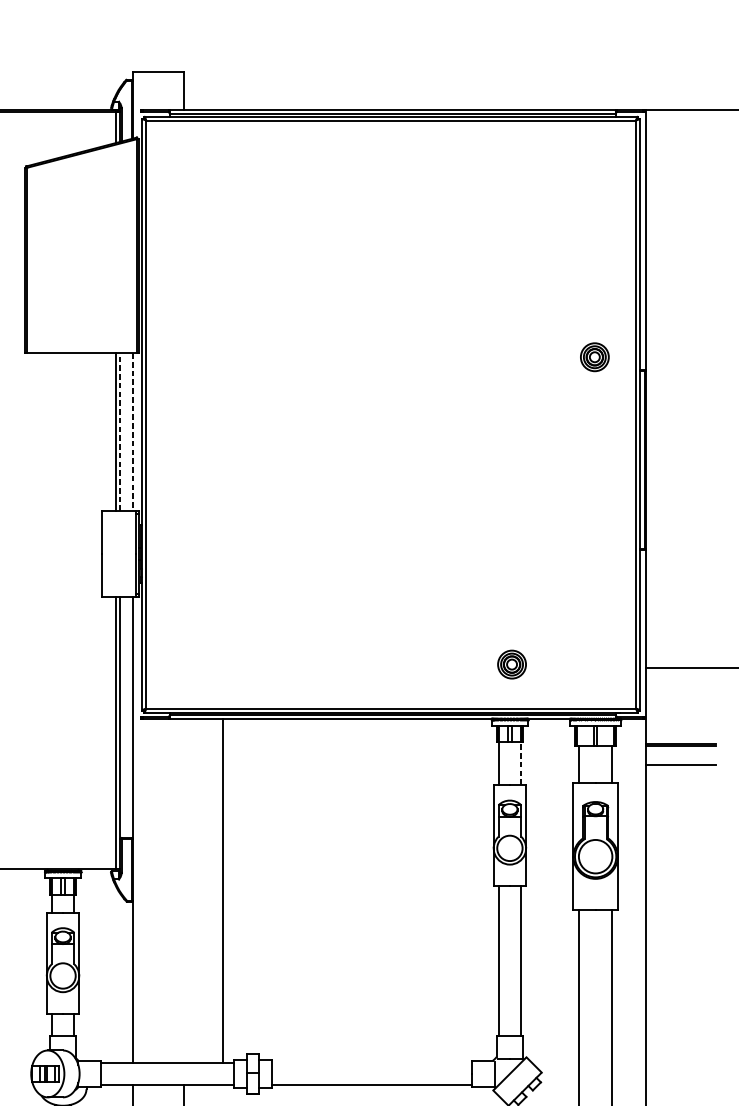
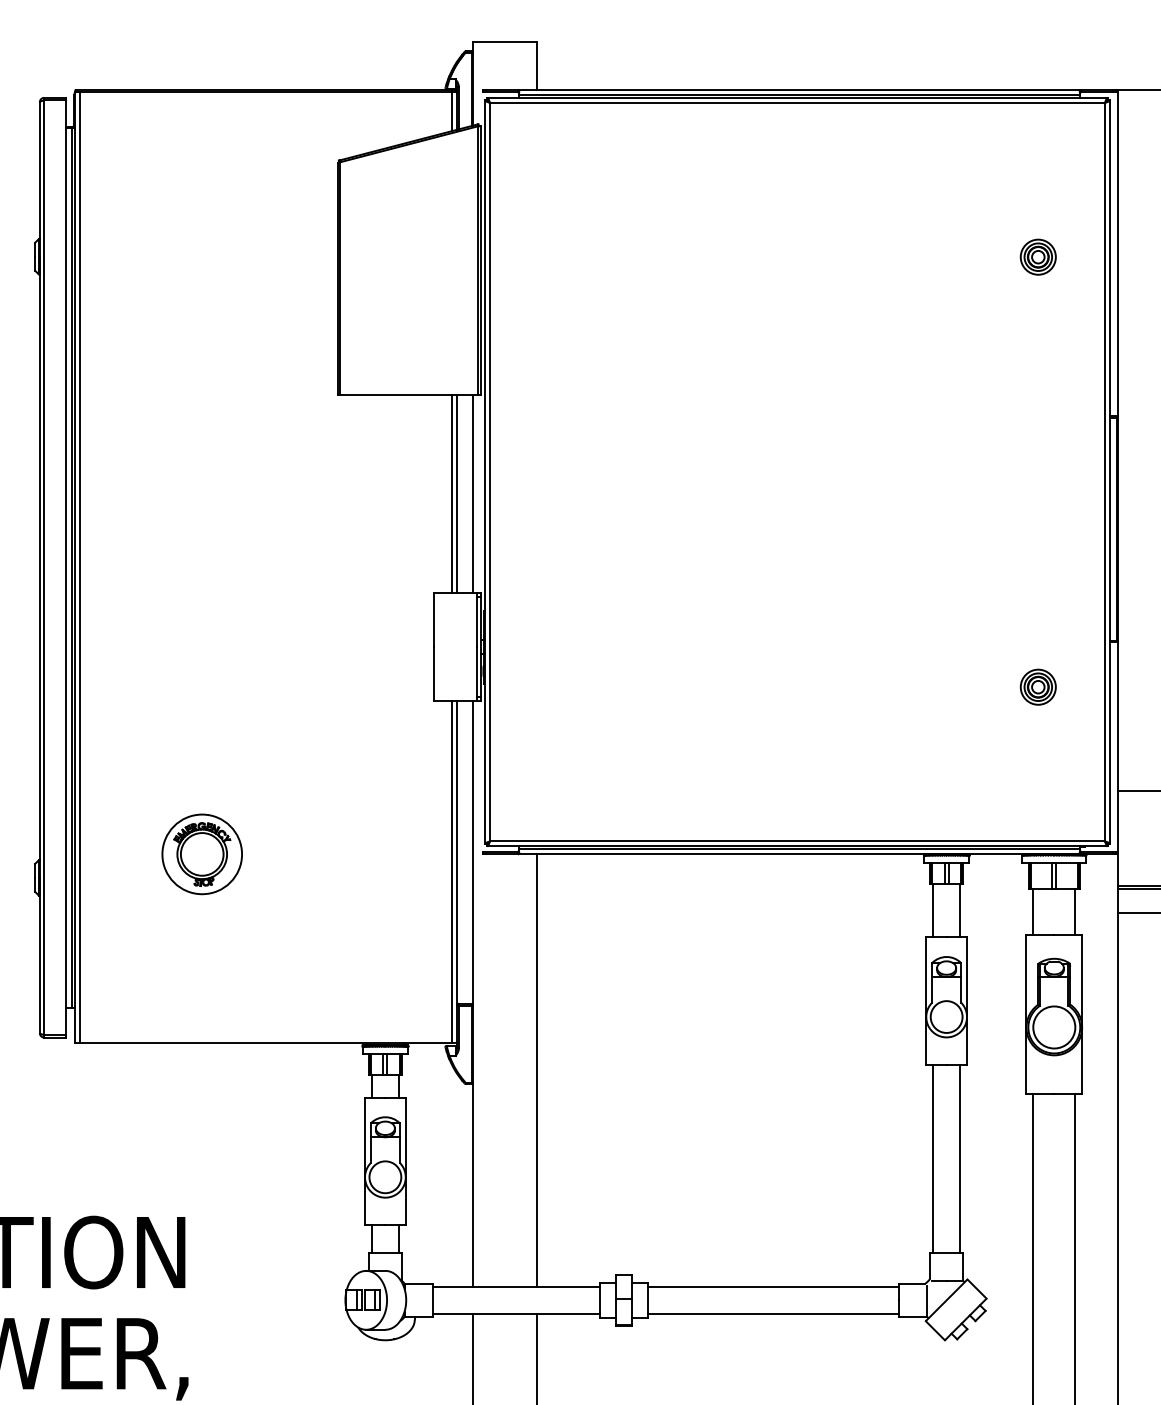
part: (594, 356) -> (1037, 256), moved
line: (120, 431) -> (457, 493), dashed -> solid
line: (132, 432) -> (472, 494), dashed -> solid
part: (511, 664) -> (1037, 686), moved
line: (520, 763) -> (960, 910), dashed -> solid
line: (222, 890) -> (536, 1070), moved
line: (372, 1062) -> (773, 1286), added

